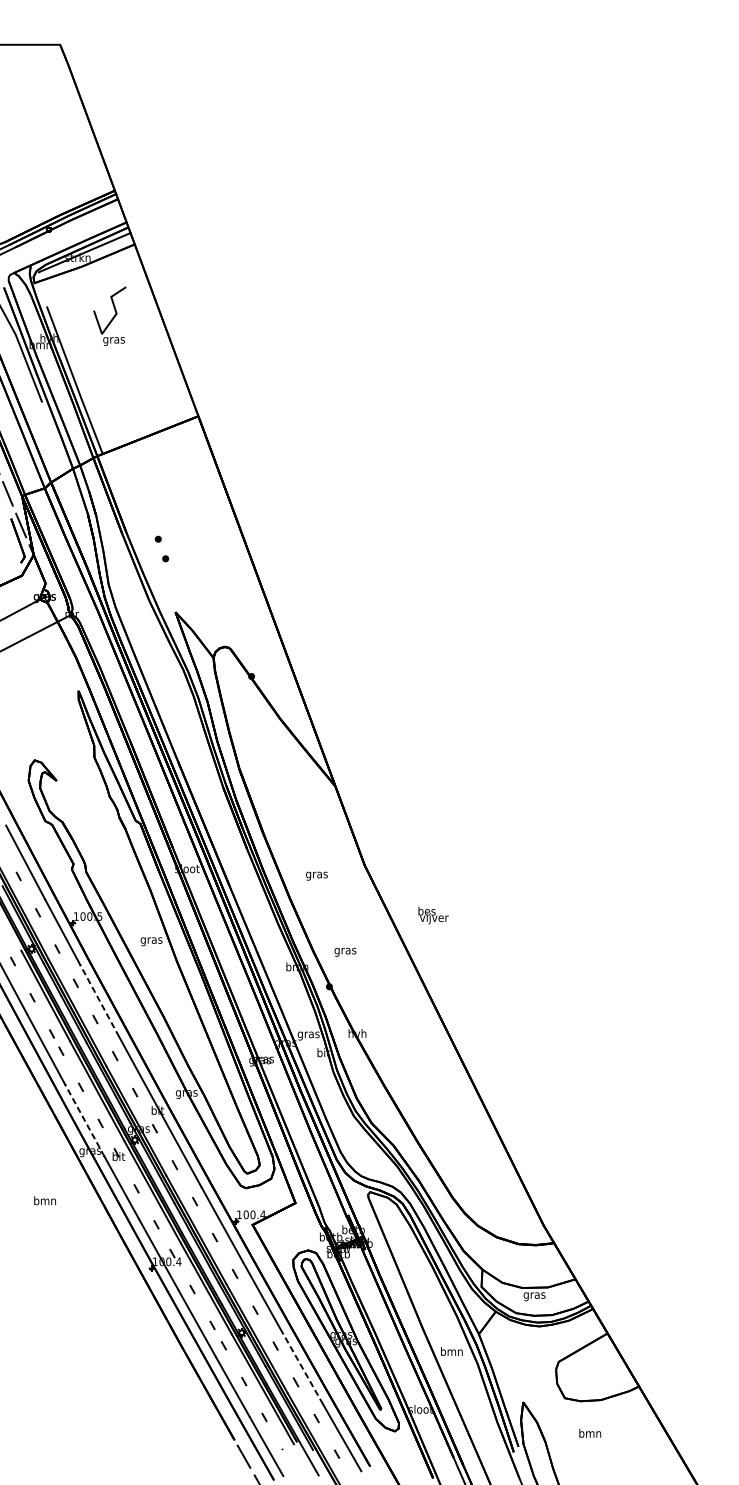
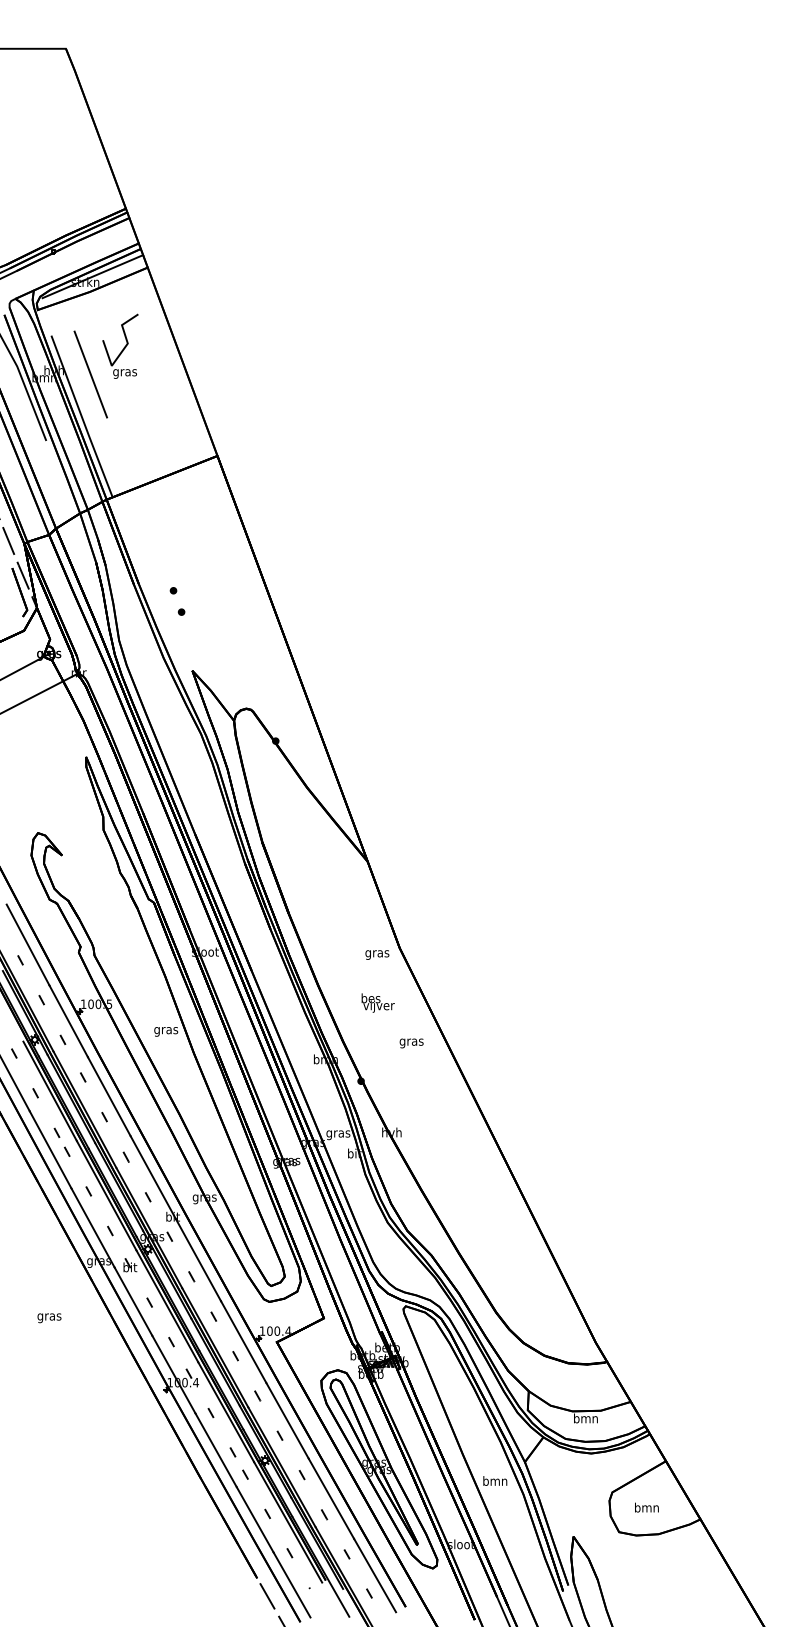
line: (82, 341) -> (90, 374), added
text: (317, 875) -> (377, 954), moved
text: (432, 914) -> (377, 1002), moved
text: (345, 952) -> (411, 1043), moved
line: (99, 1000) -> (109, 1096), dashed -> solid
line: (85, 1121) -> (93, 1228), dashed -> solid
text: (45, 1201) -> (49, 1316), bmn -> gras
text: (534, 1295) -> (585, 1419), gras -> bmn
line: (302, 1367) -> (331, 1498), dashed -> solid
text: (589, 1433) -> (646, 1507), moved

